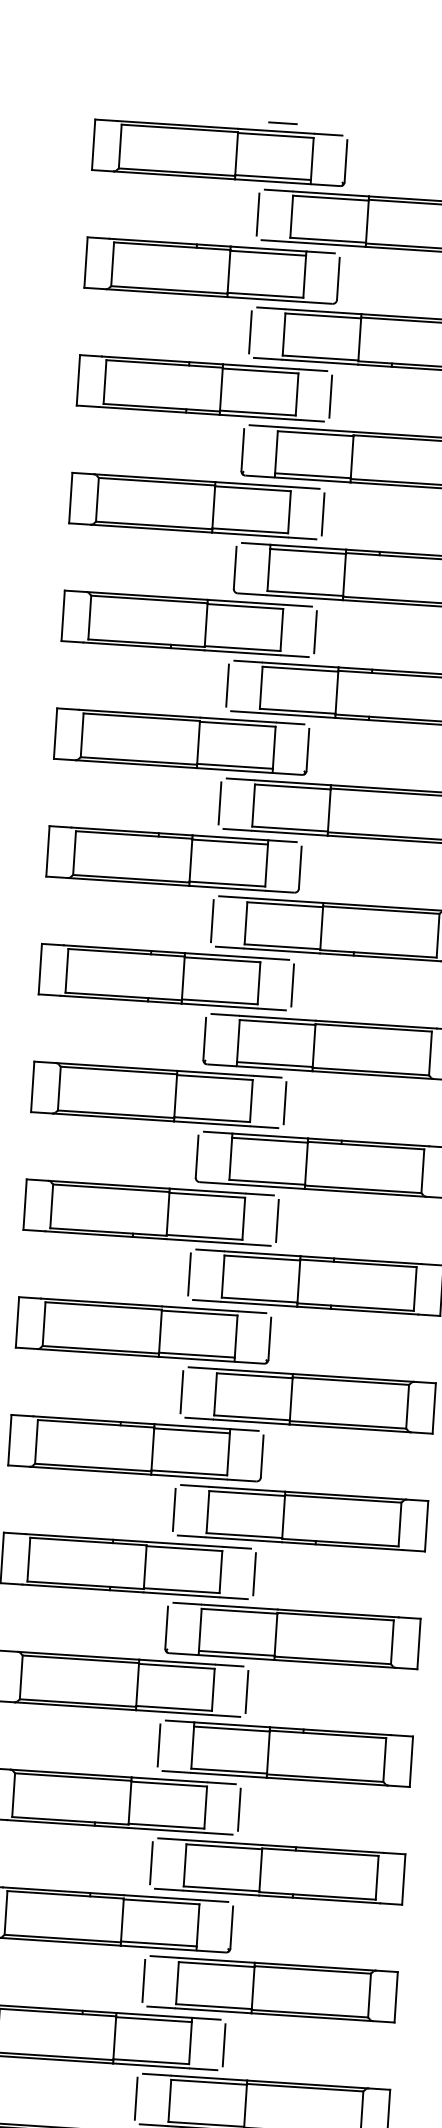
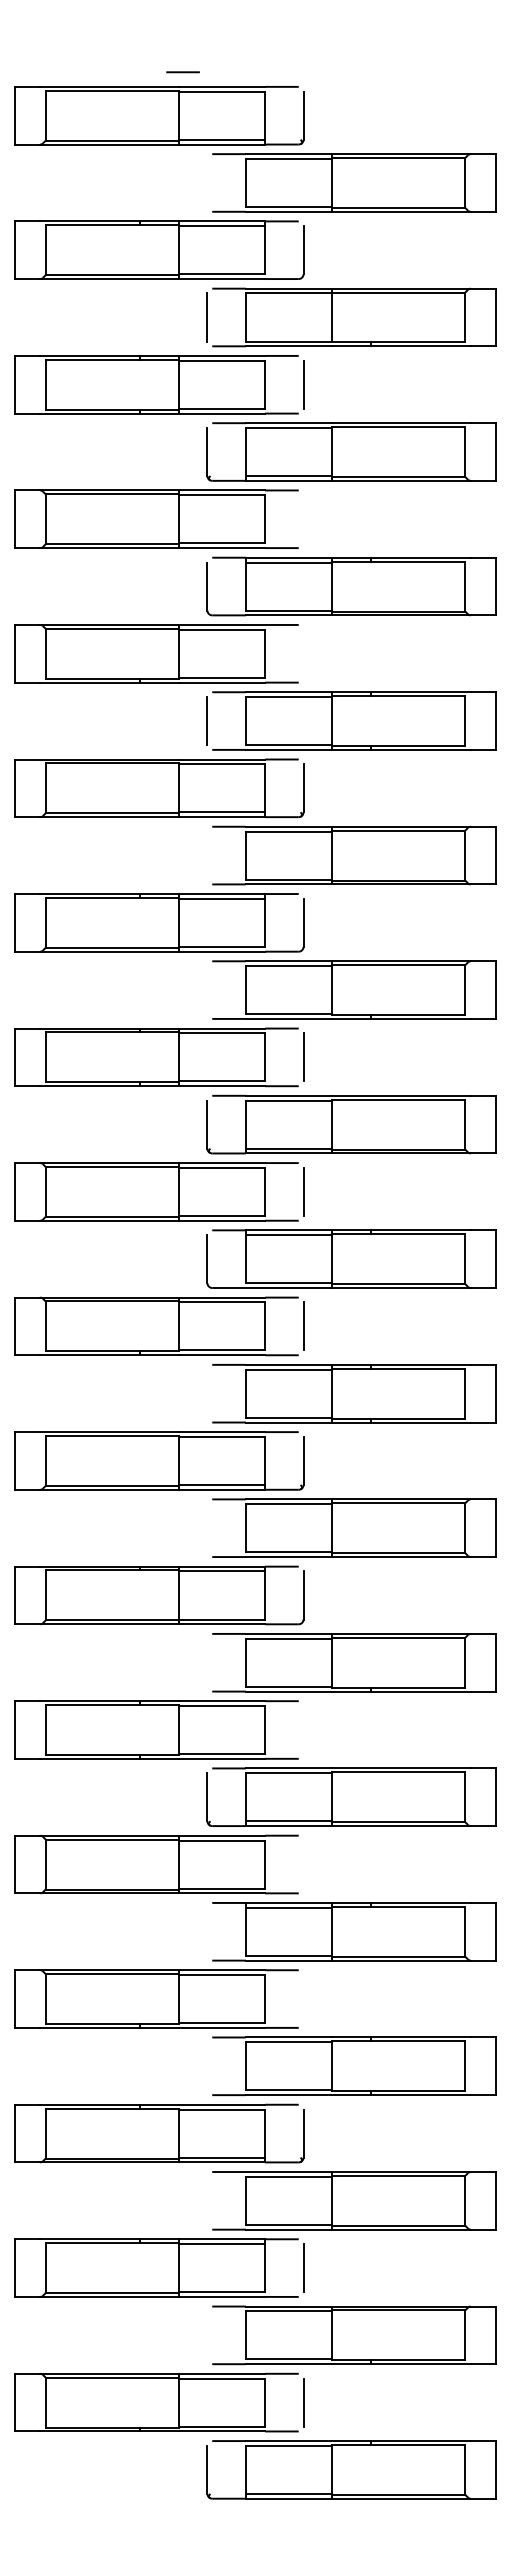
line: (282, 123) -> (182, 72), moved
line: (258, 214) -> (207, 182), removed
line: (323, 514) -> (303, 519), removed
line: (315, 631) -> (303, 653), removed
line: (220, 803) -> (207, 855), removed
line: (212, 921) -> (207, 990), removed
line: (189, 1274) -> (207, 1393), removed
line: (181, 1392) -> (207, 1528), removed
line: (174, 1509) -> (207, 1662), removed
line: (254, 1573) -> (303, 1729), removed
line: (246, 1691) -> (303, 1864), removed
line: (159, 1745) -> (207, 1931), removed
line: (239, 1810) -> (303, 1999), removed
line: (151, 1863) -> (207, 2066), removed
line: (143, 1980) -> (207, 2200), removed
line: (136, 2098) -> (207, 2335), removed

